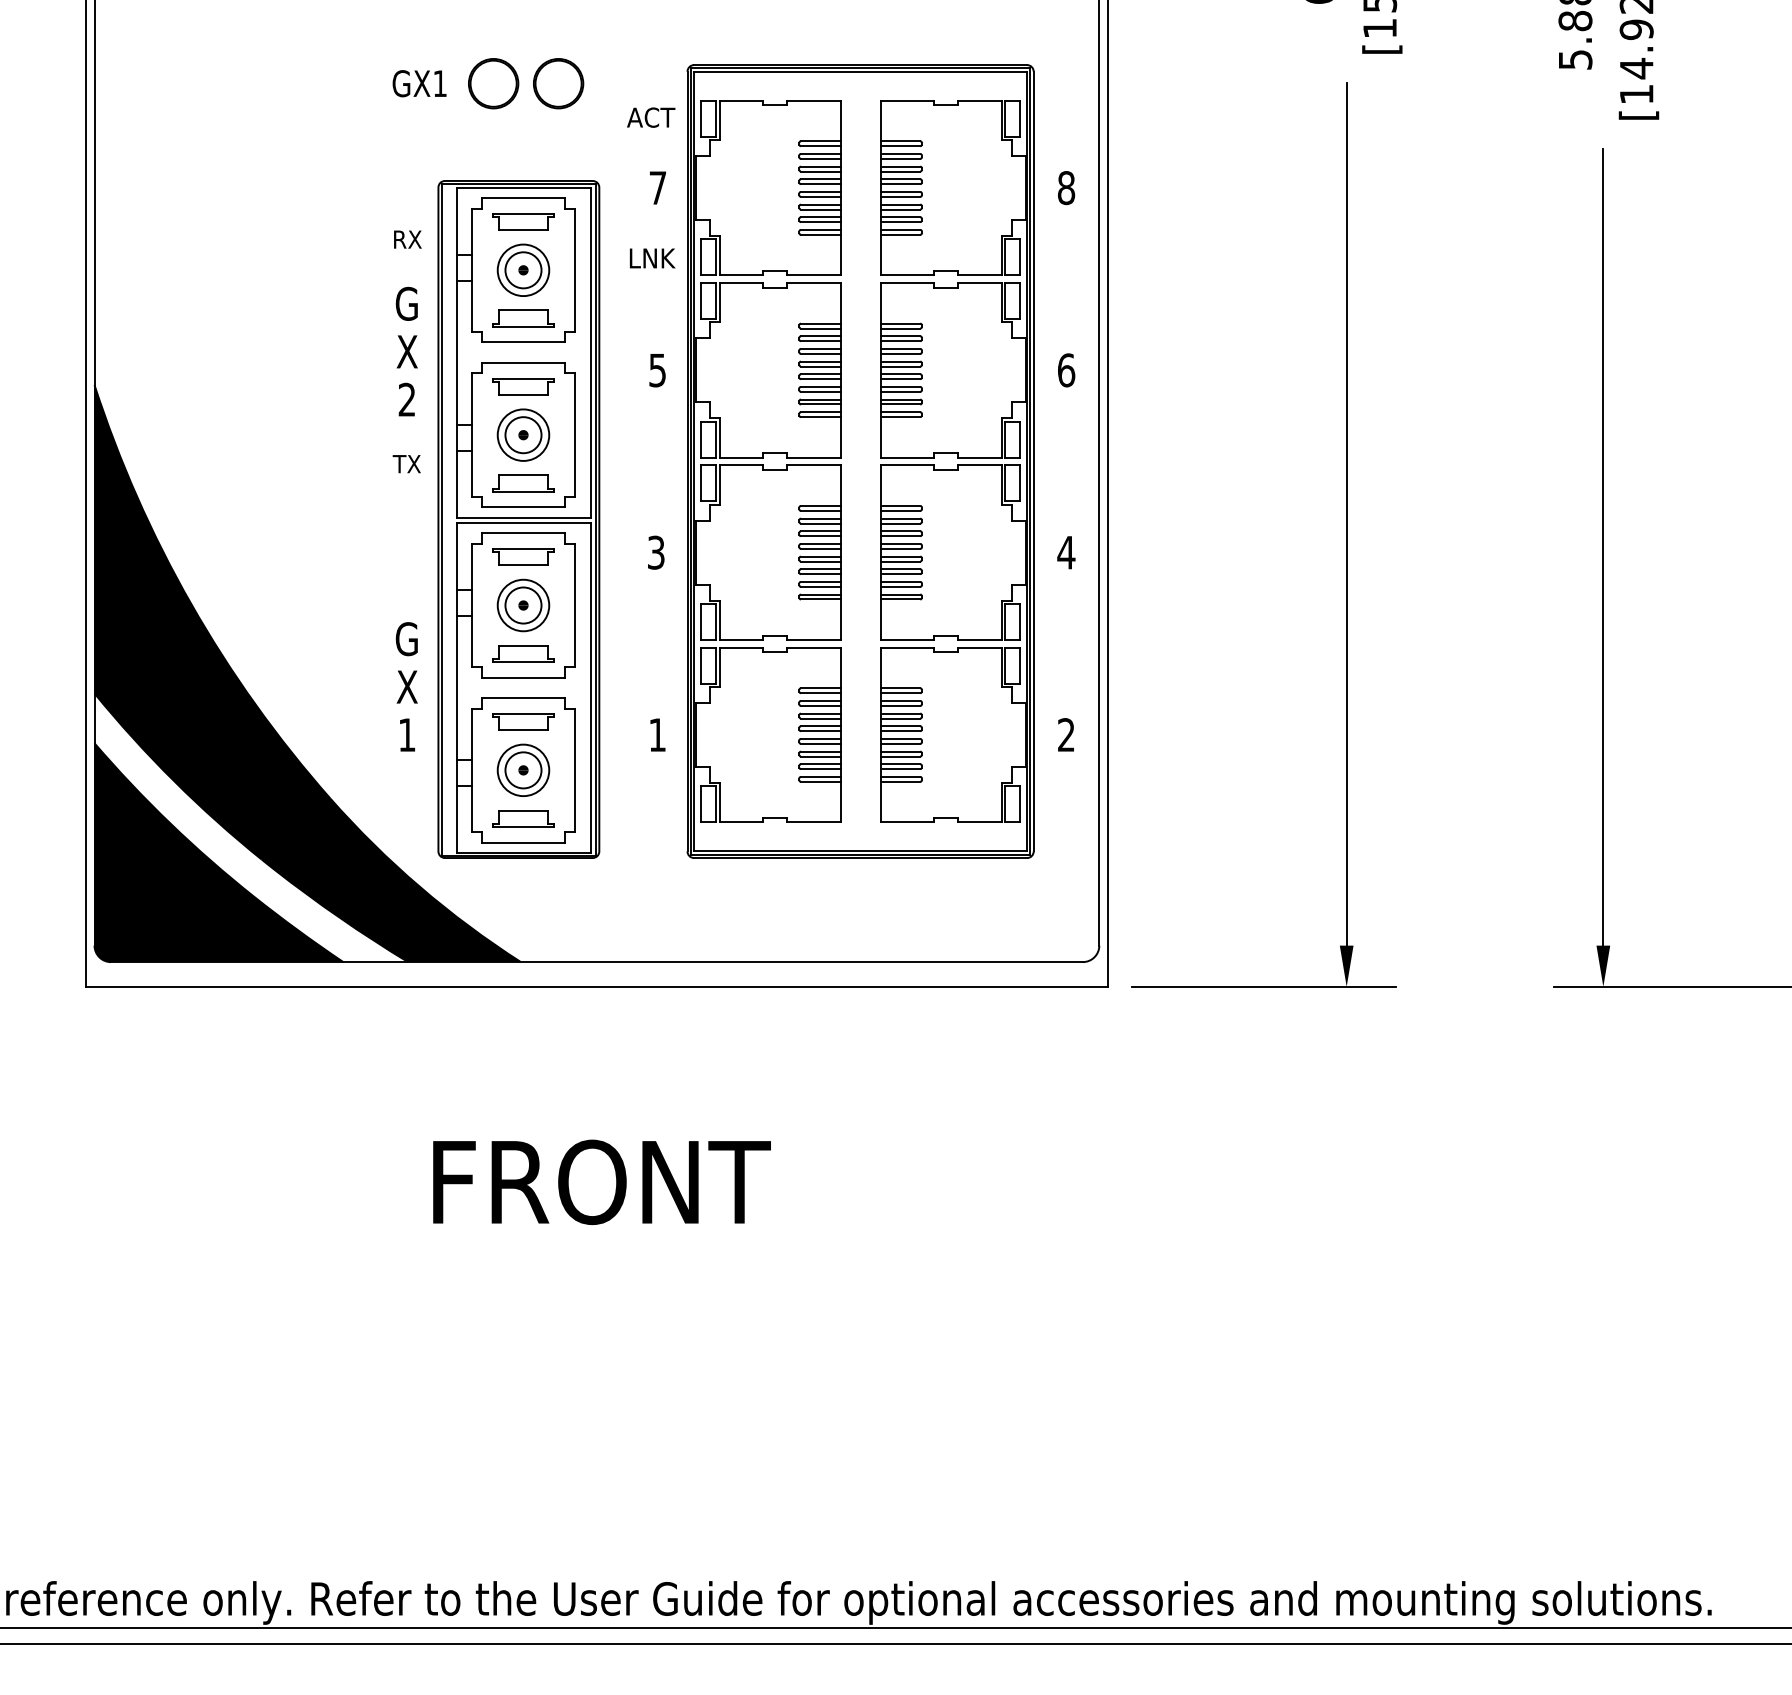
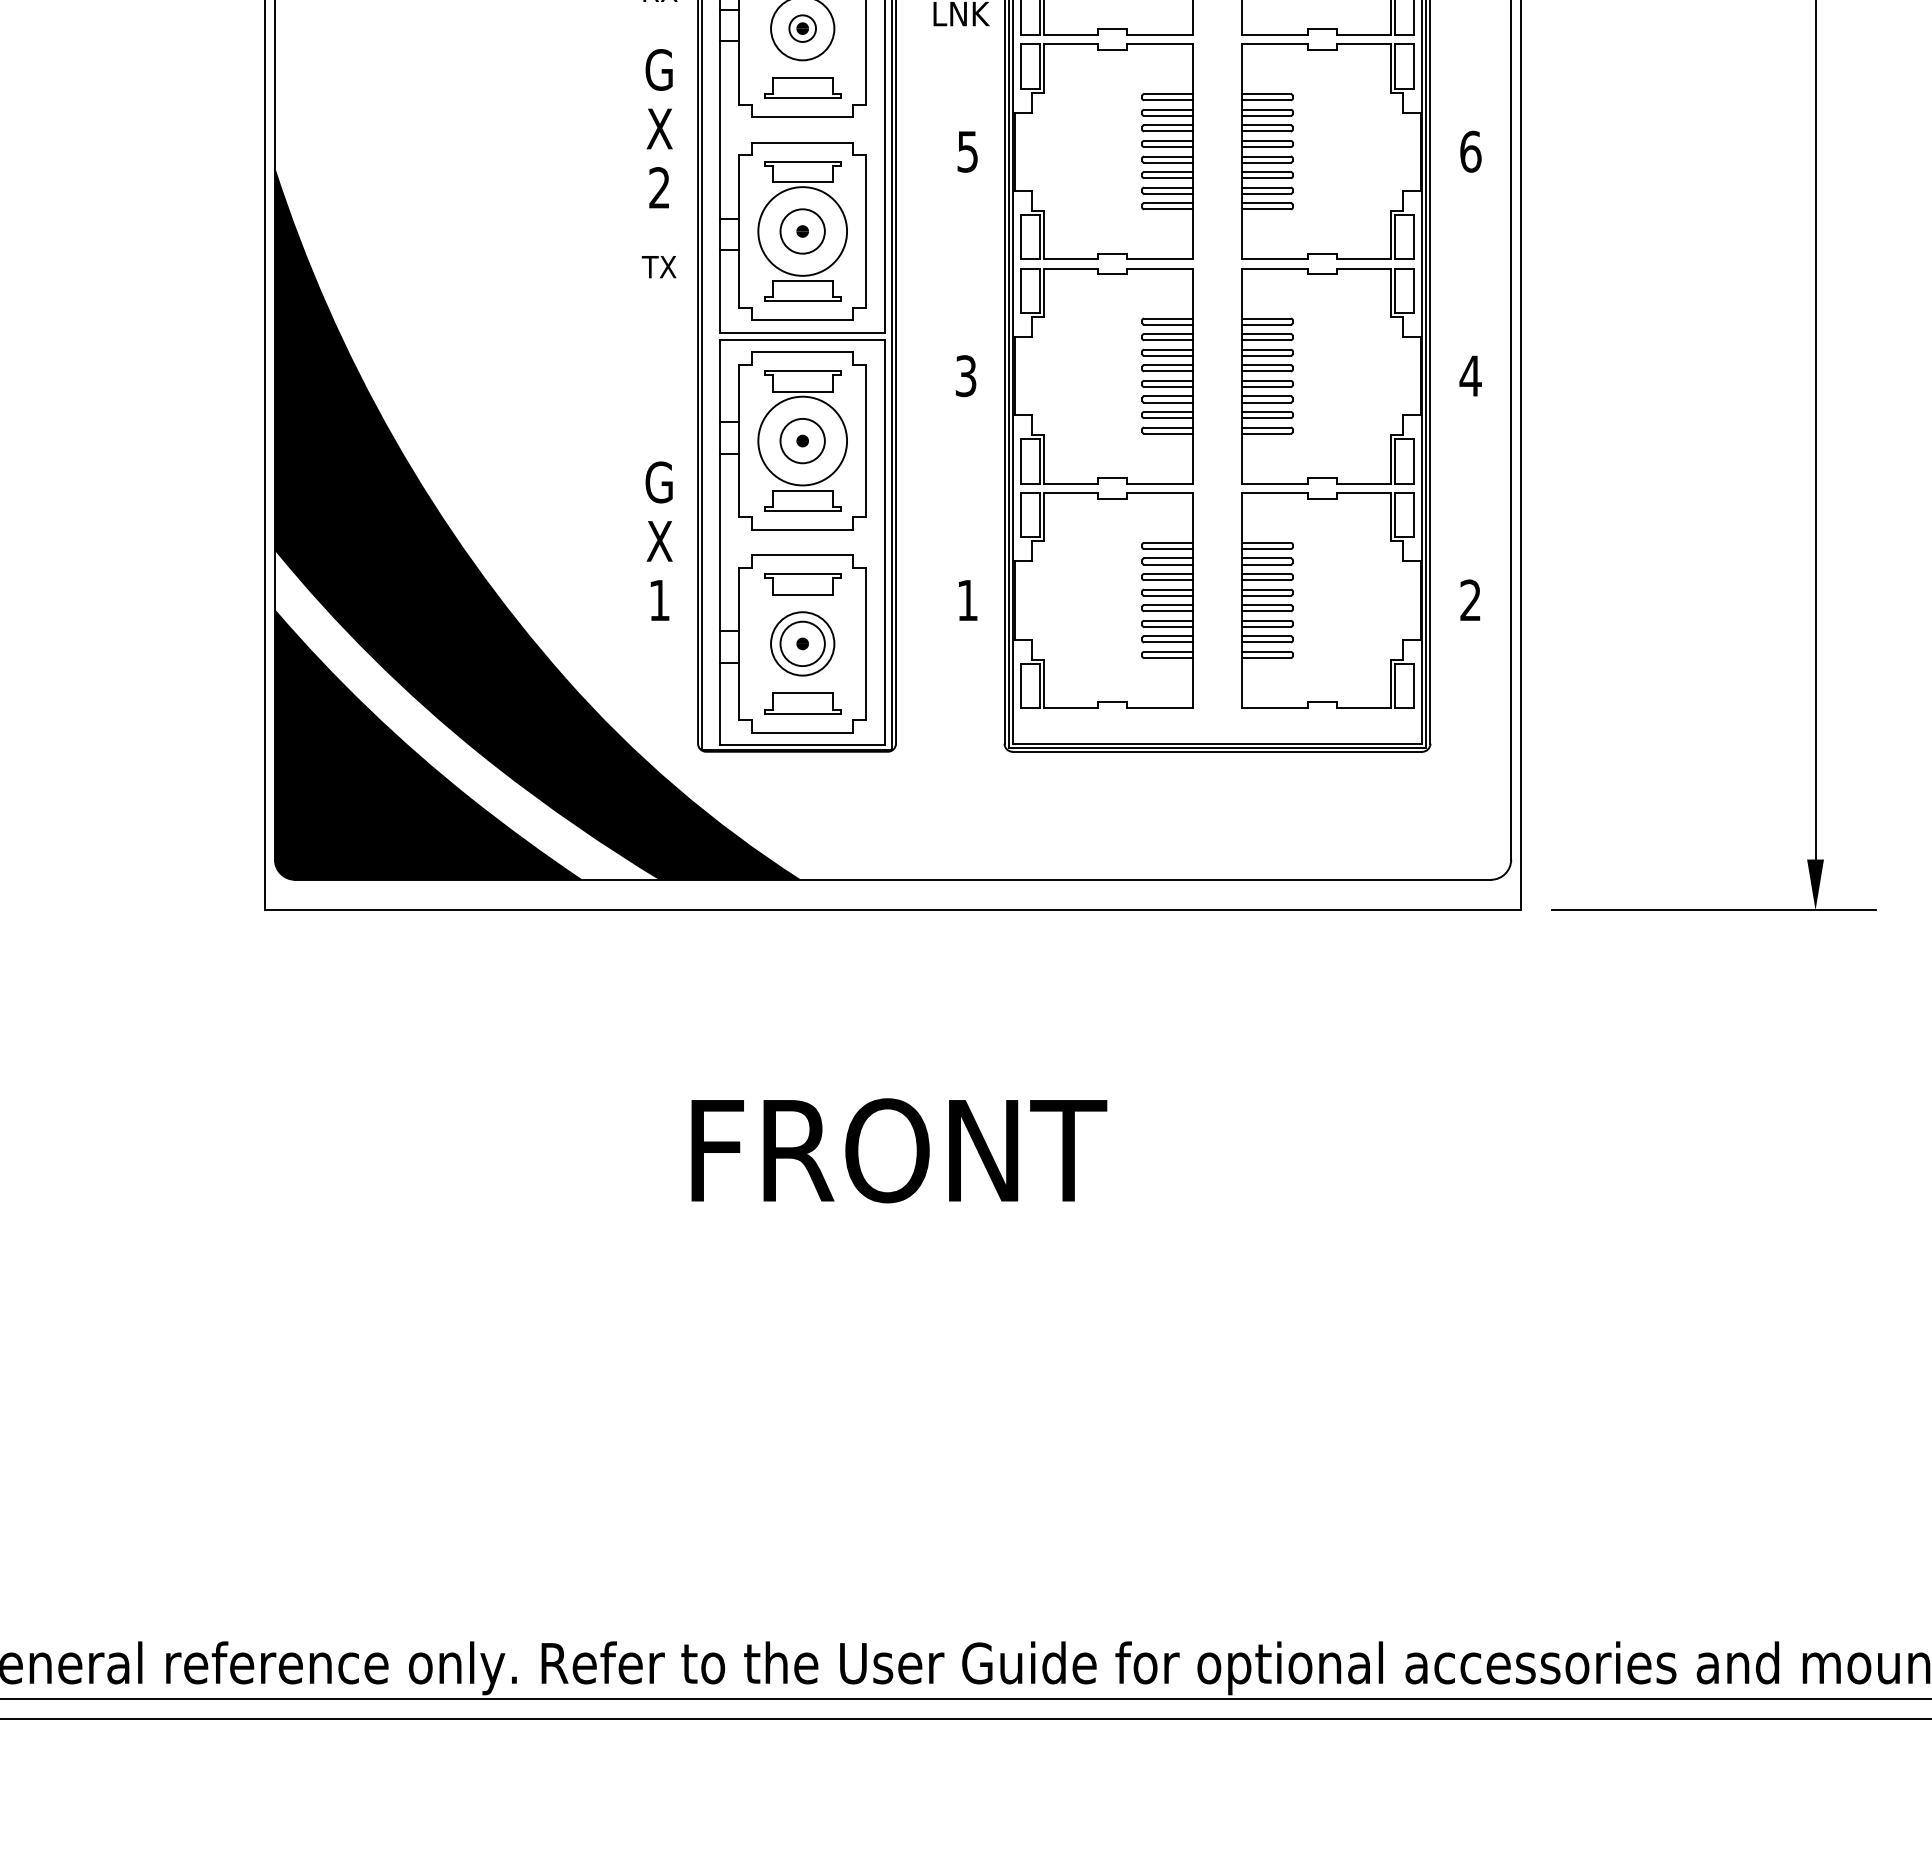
circle: (523, 270) -> (802, 28), size x0.6
circle: (523, 434) -> (802, 230), size x1.4
circle: (523, 605) -> (802, 441), size x1.4

